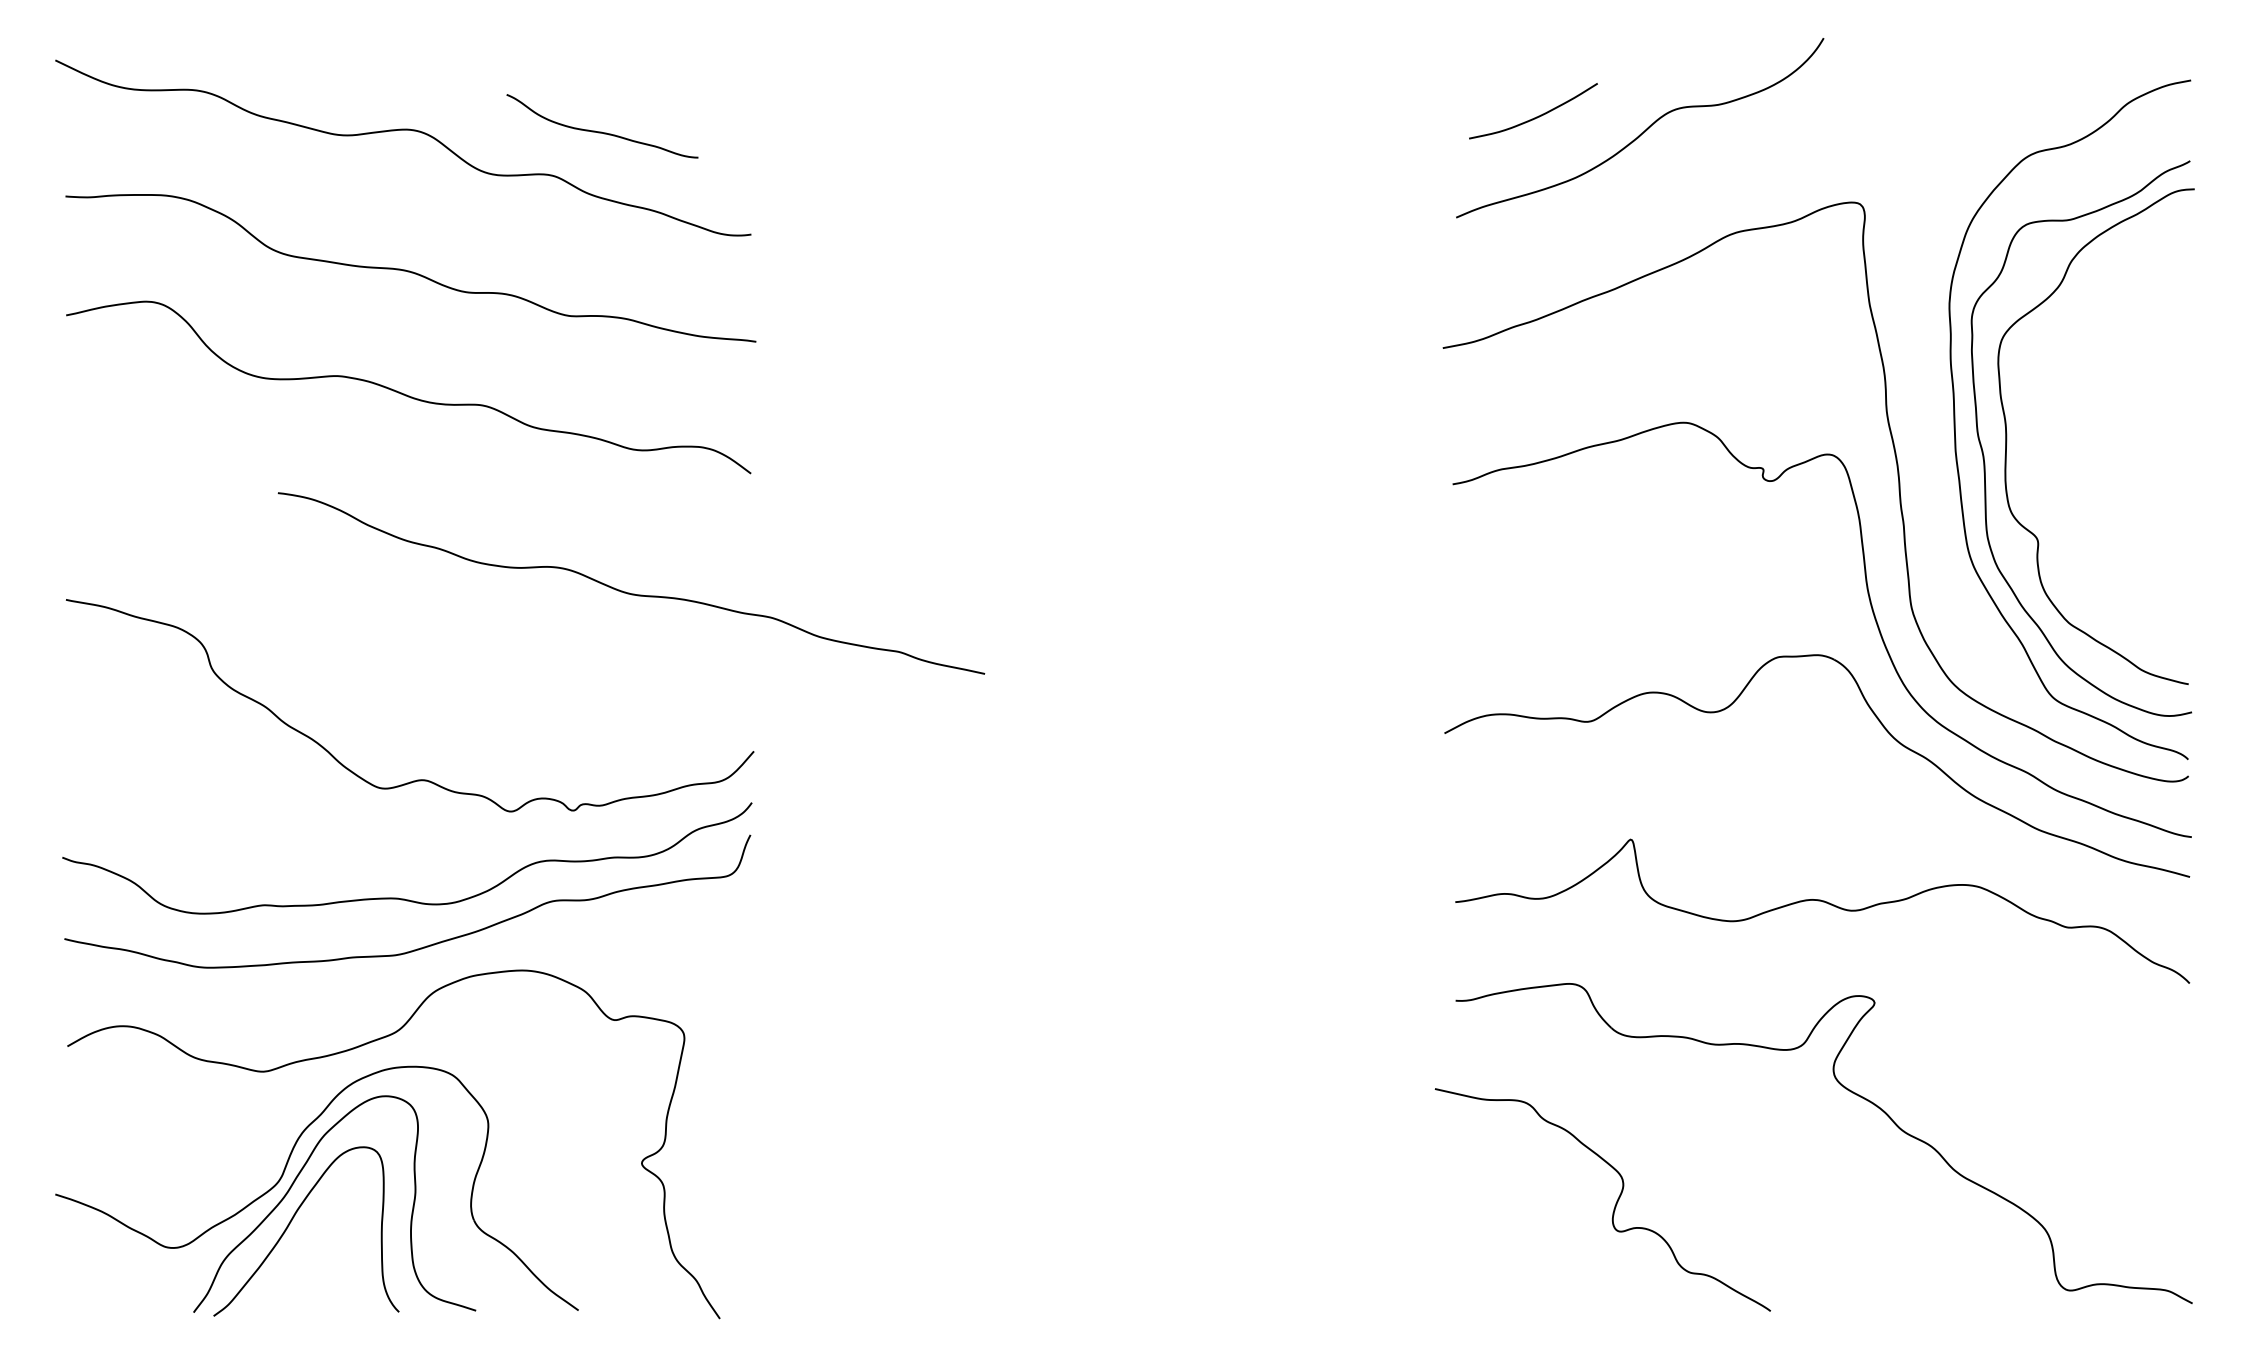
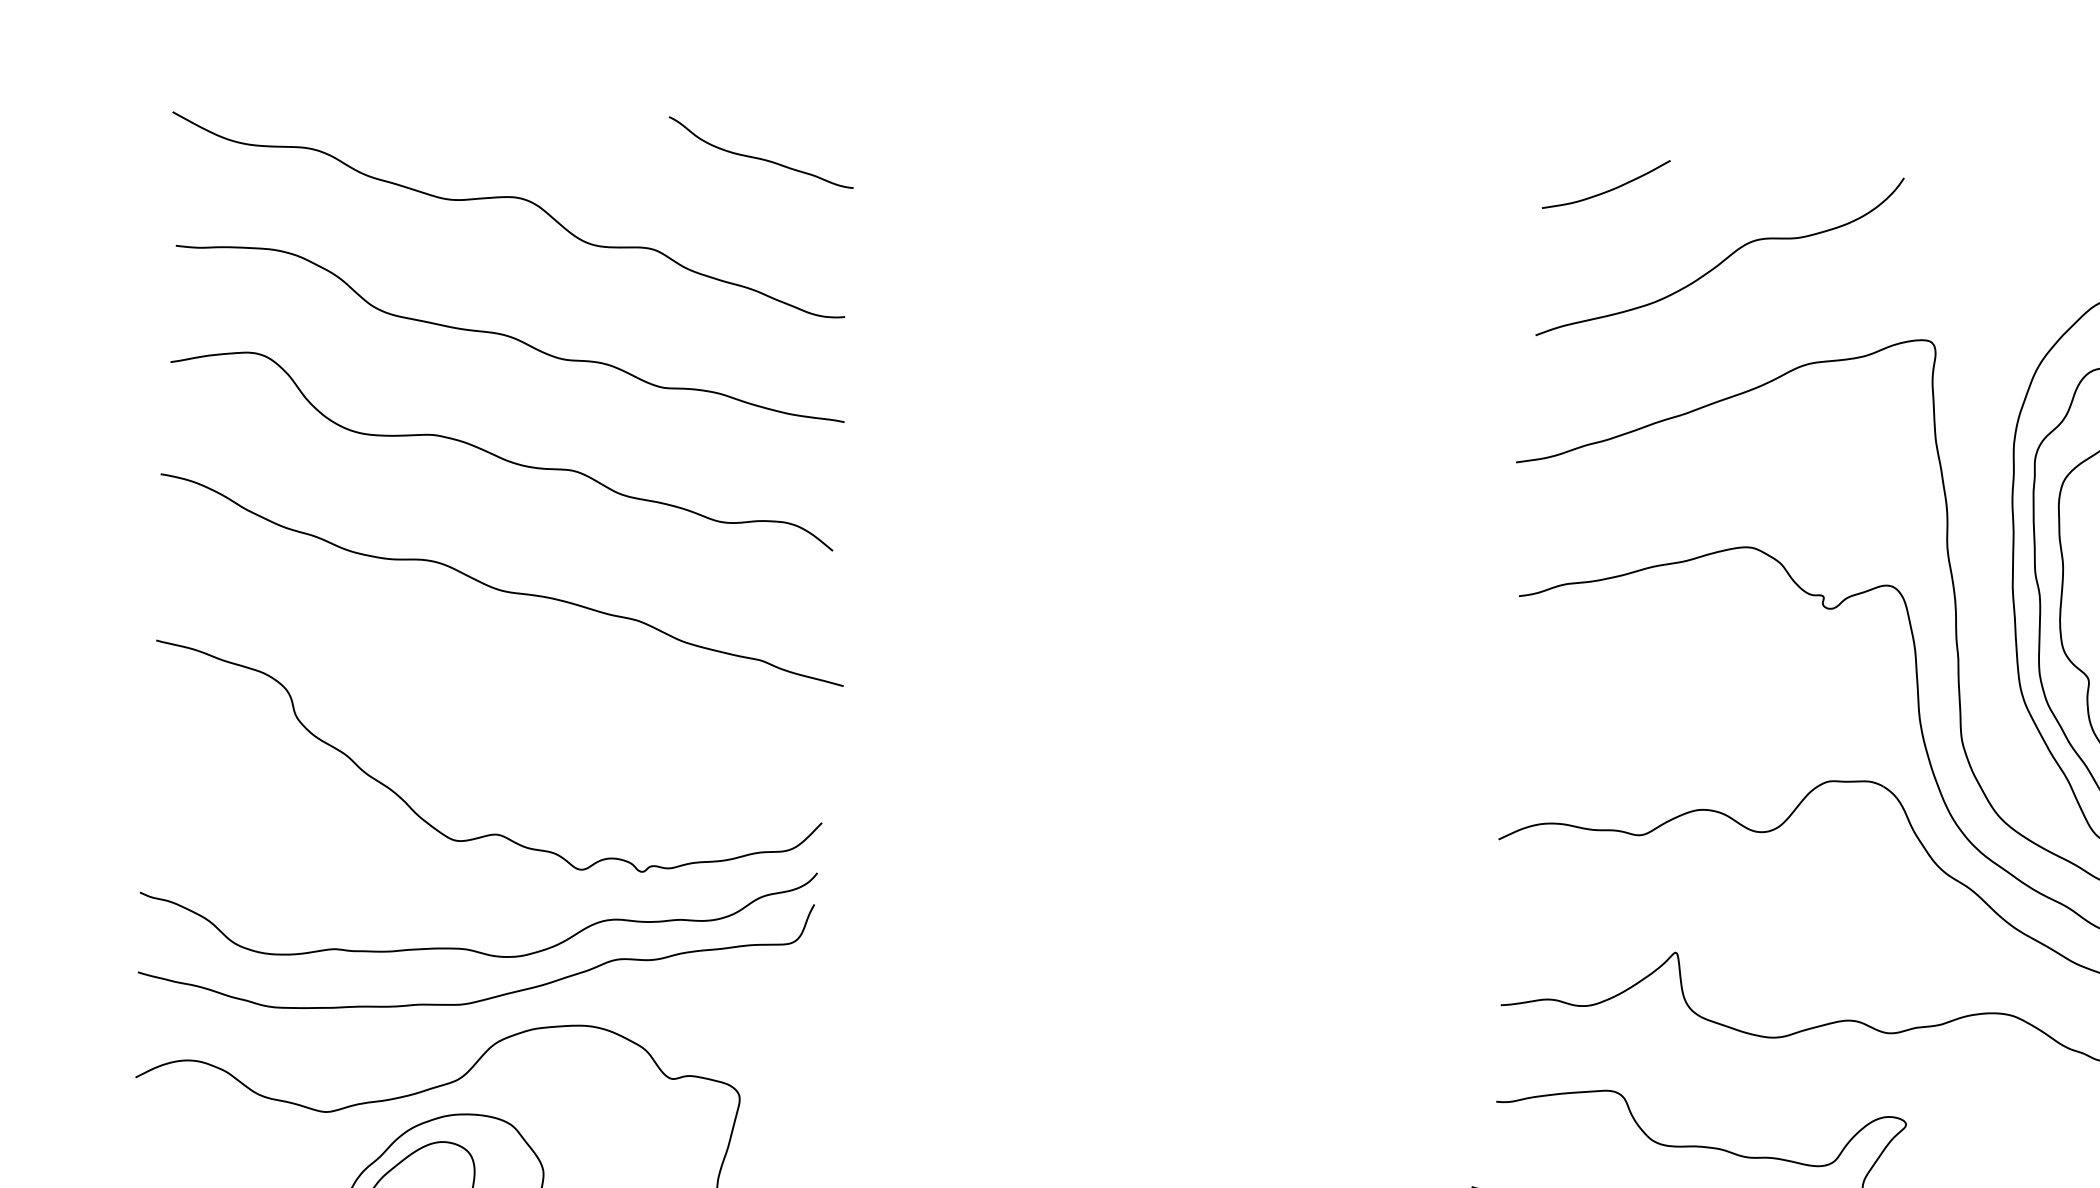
curve: (1536, 116) -> (1609, 189), moved
curve: (601, 131) -> (760, 157), moved
curve: (629, 592) -> (499, 588), moved

